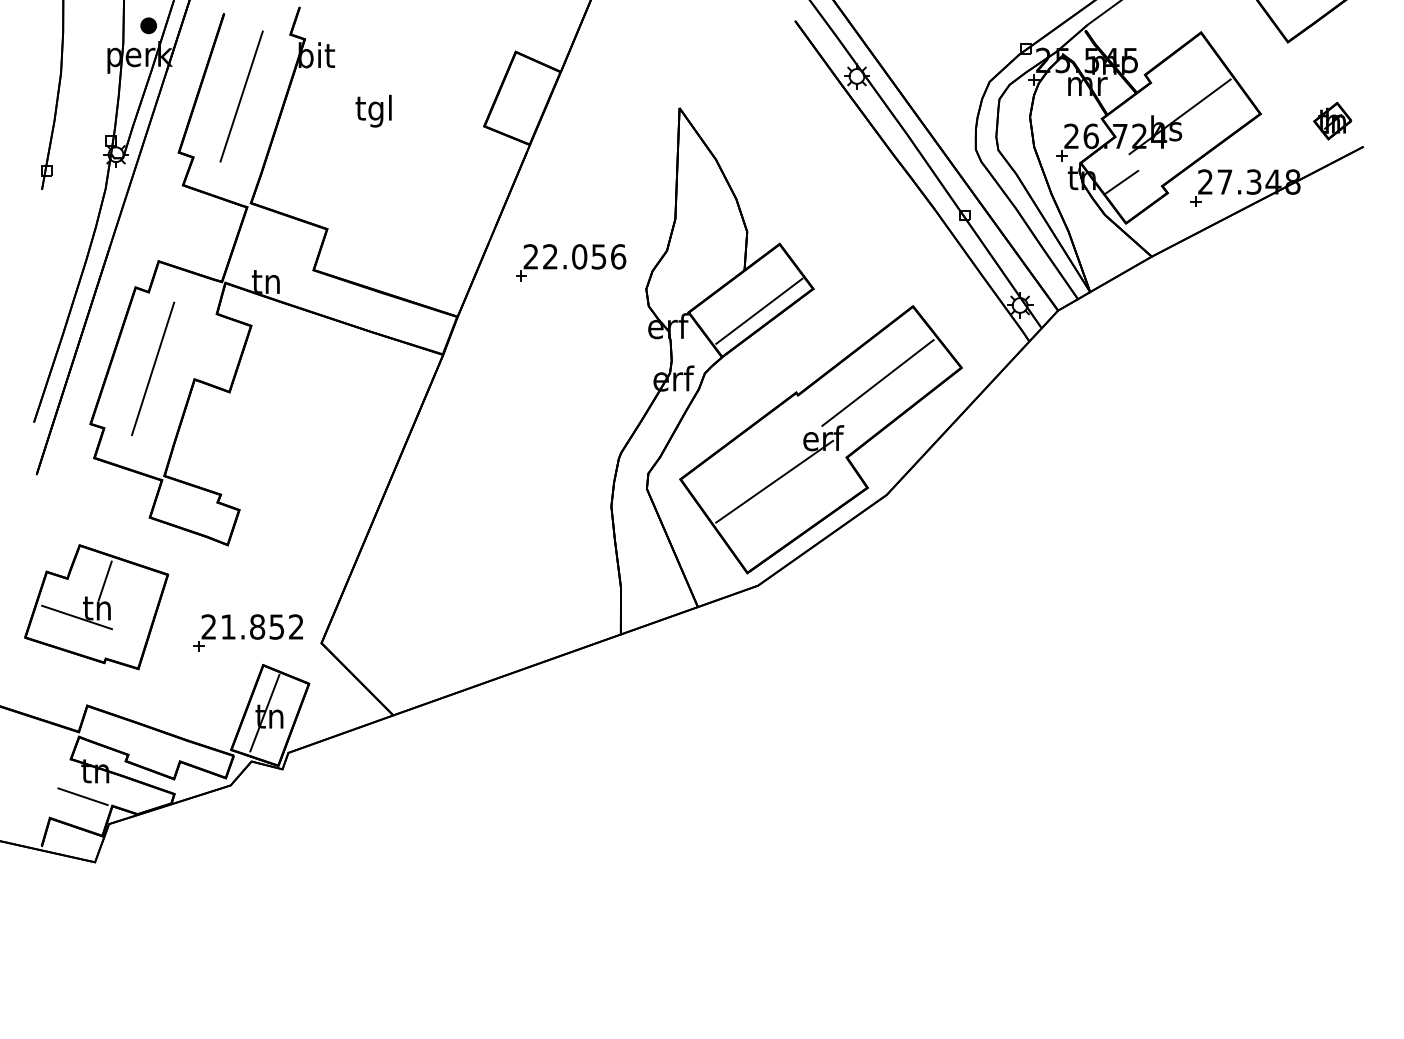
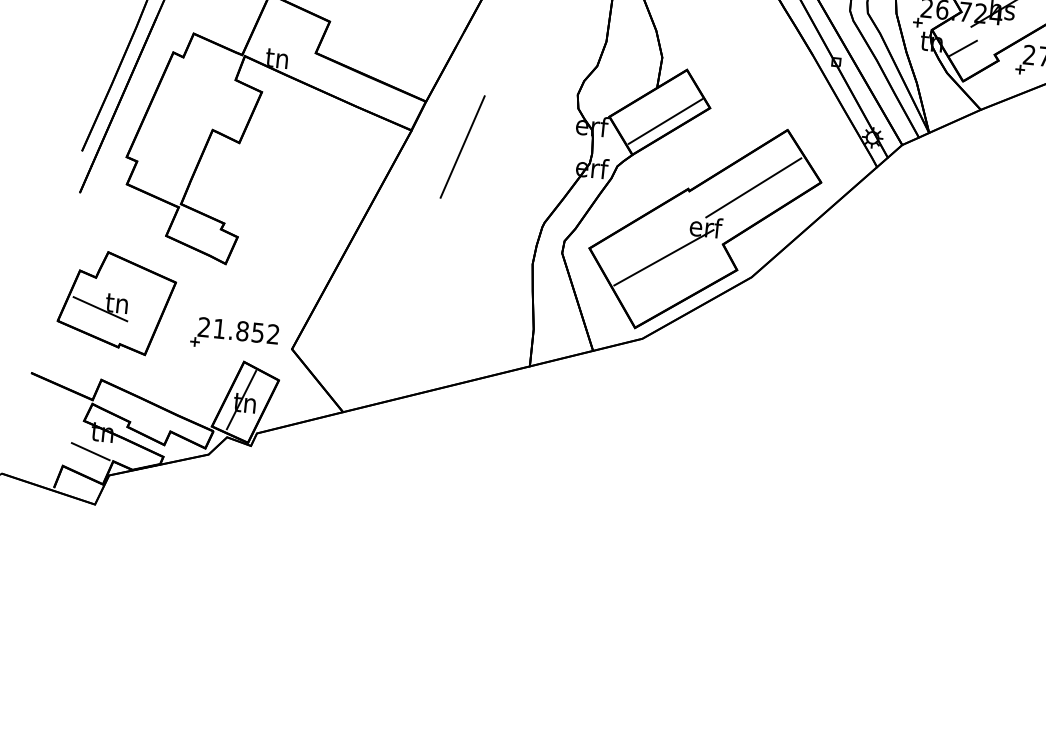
part: (571, 262) -> (520, 67), removed
line: (153, 368) -> (463, 146), moved
line: (104, 580) -> (125, 282), removed

